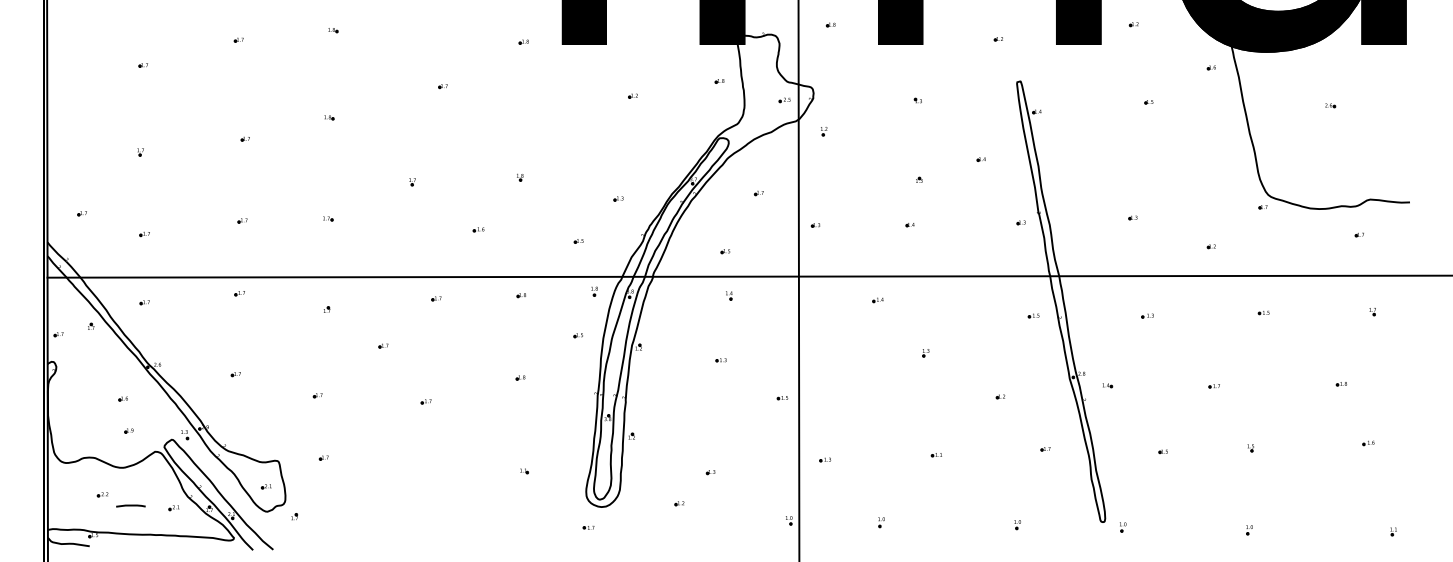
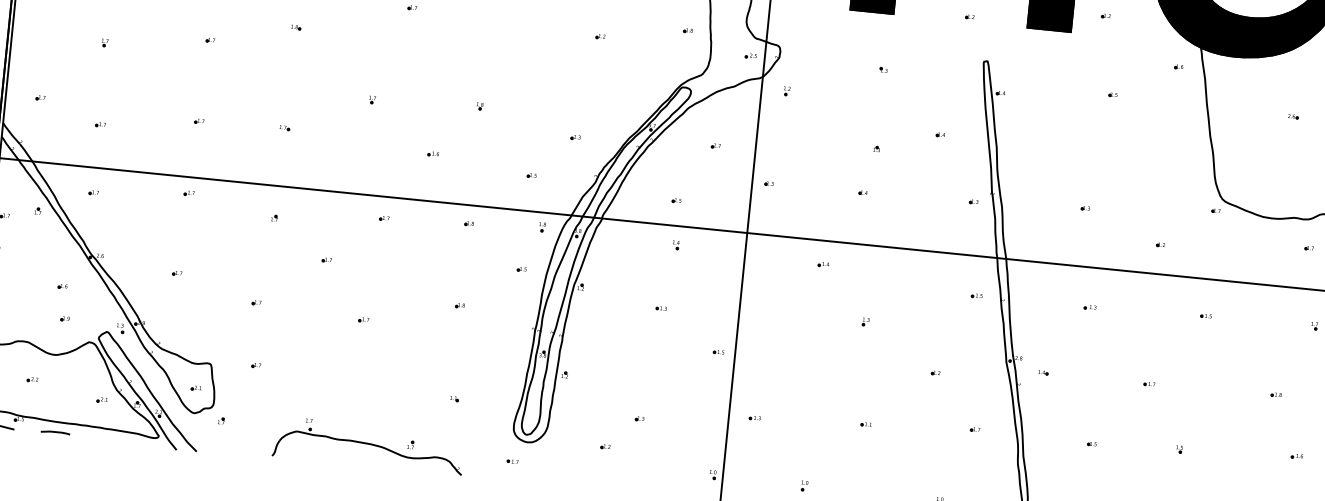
line: (130, 505) -> (55, 432), moved
part: (443, 526) -> (368, 445), added

